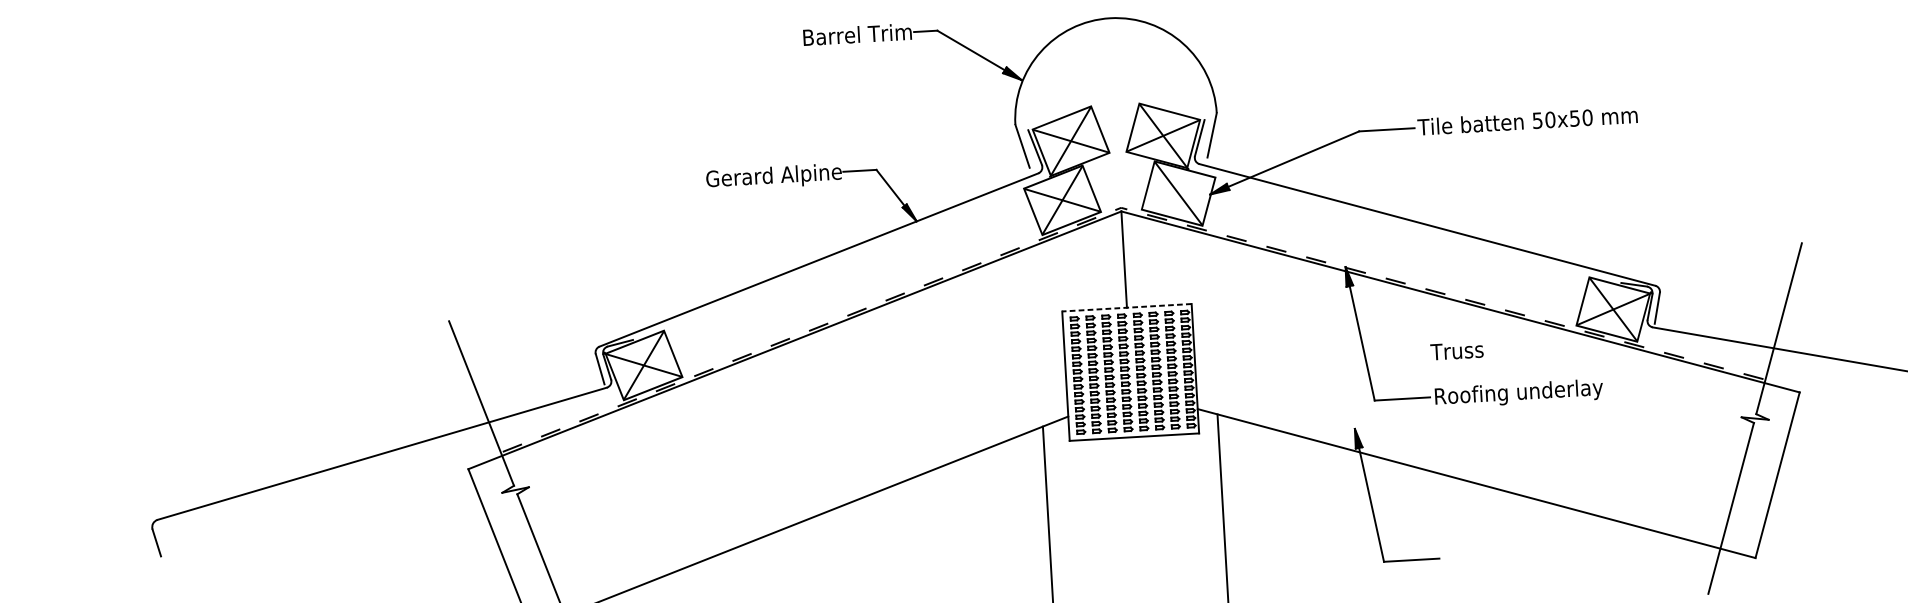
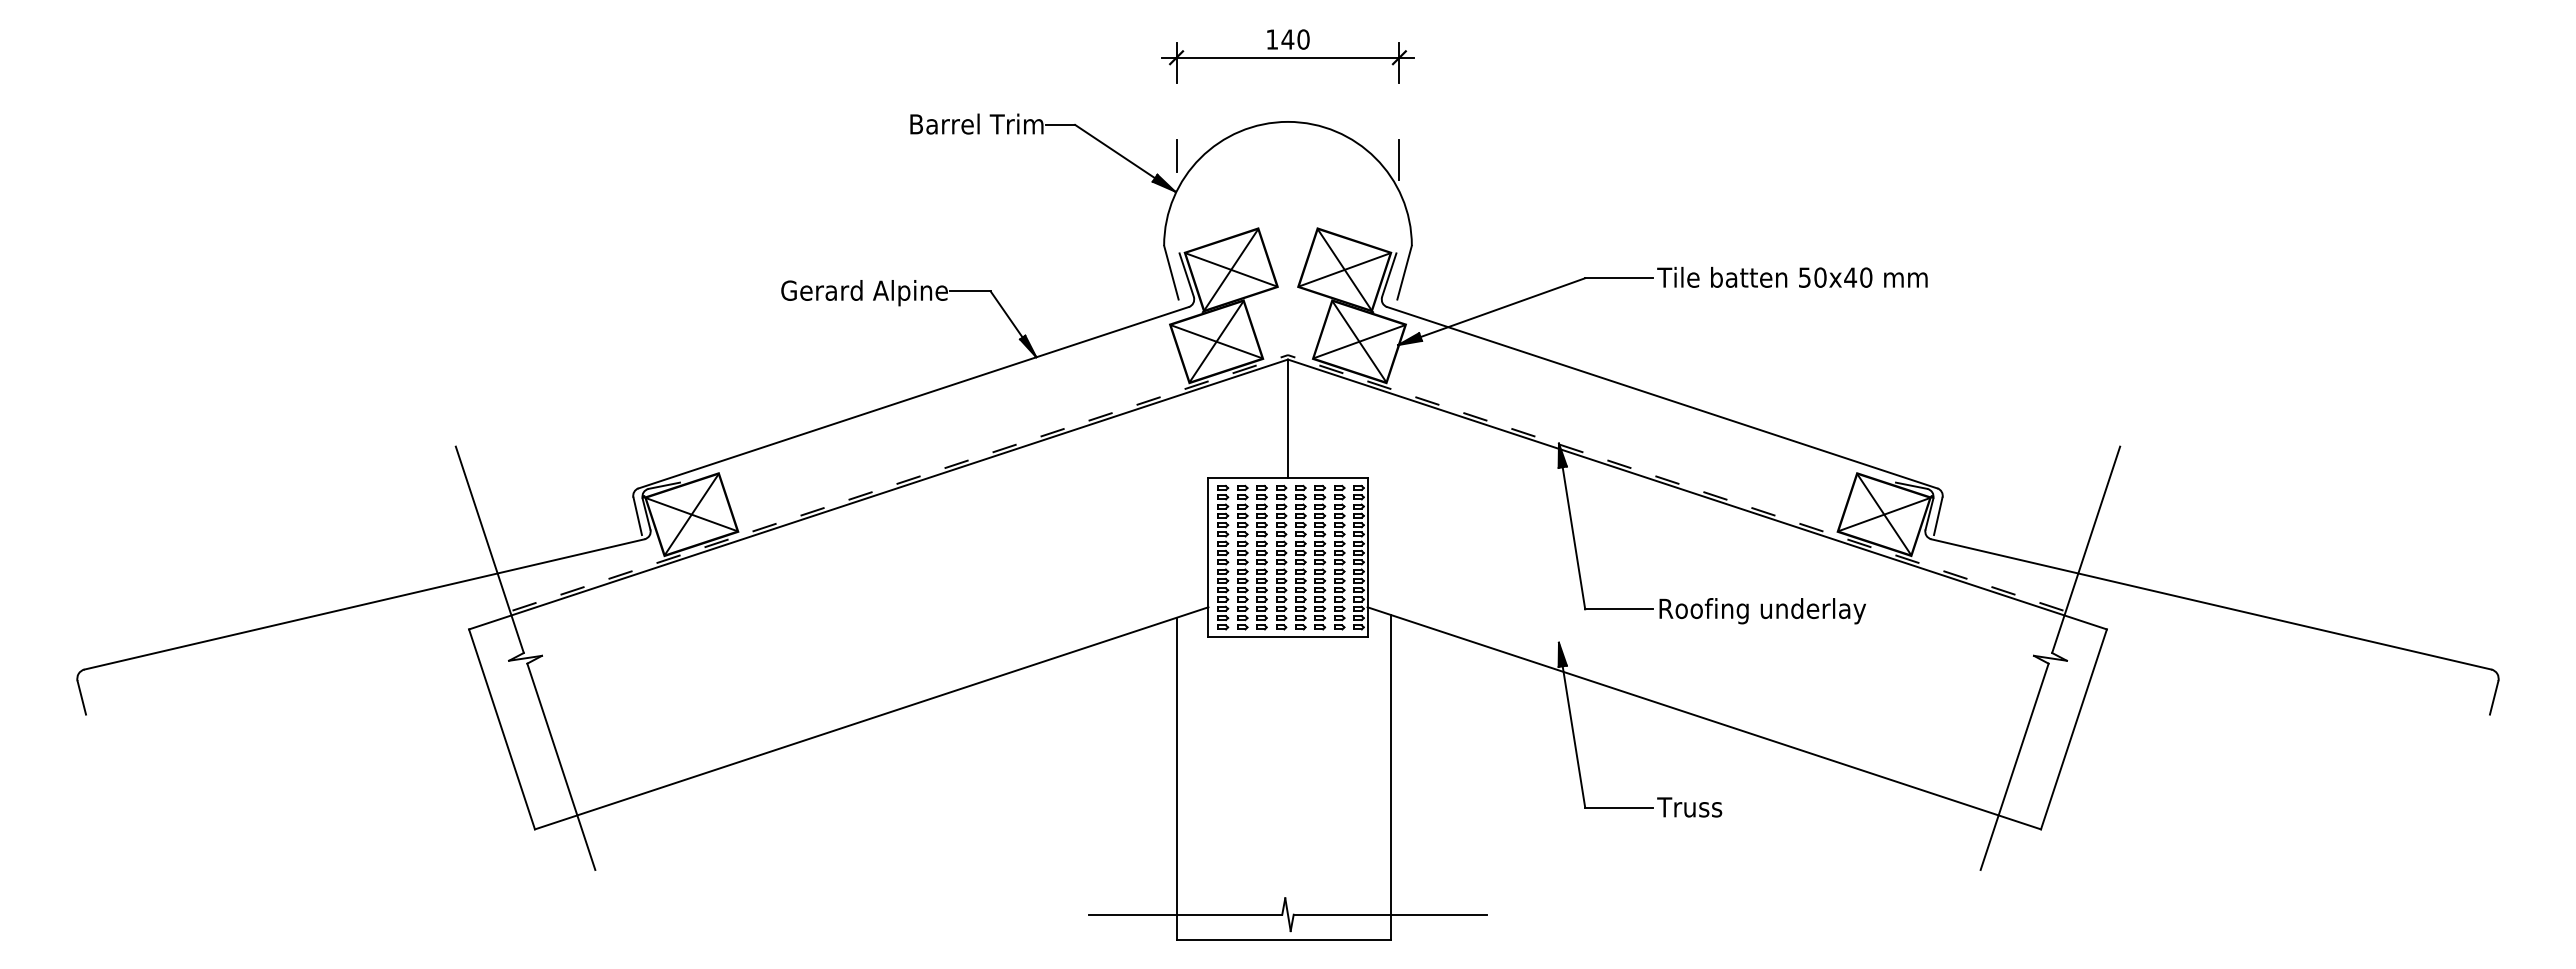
line: (1202, 43) -> (1399, 159), added
line: (1021, 50) -> (1176, 155), added
text: (1574, 118) -> (1850, 277), 50x50 -> 50x40
line: (1178, 193) -> (1359, 341), added
line: (1127, 308) -> (1288, 478), dashed -> solid
text: (1456, 351) -> (1689, 807), moved

